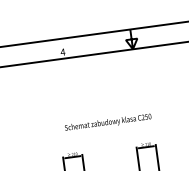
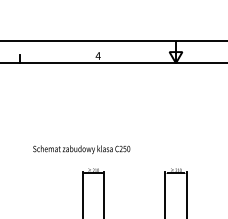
text: (108, 122) -> (81, 149), moved

